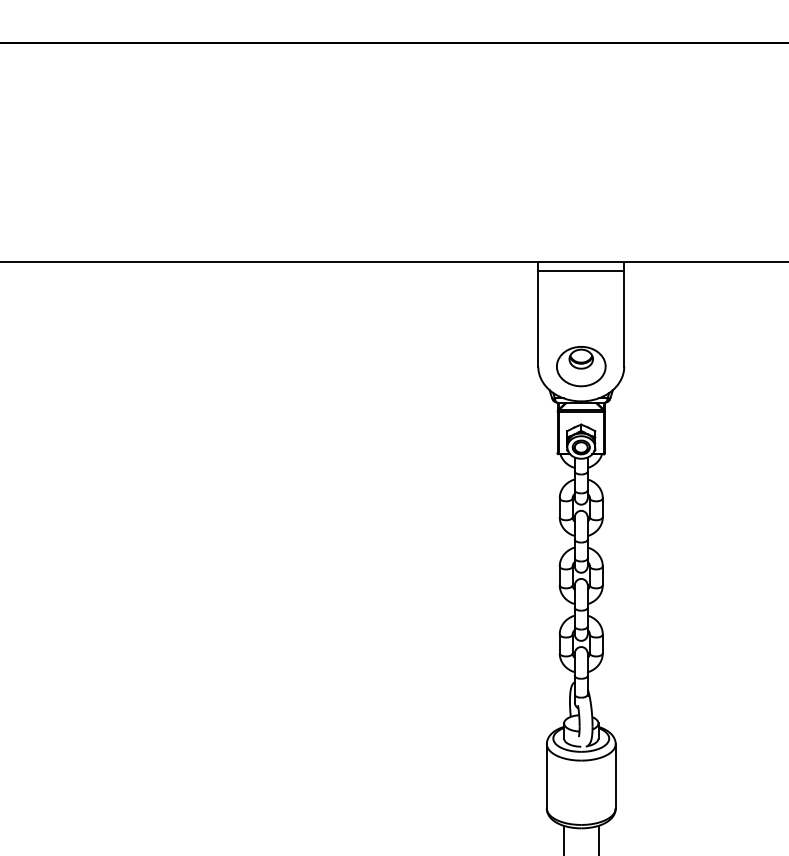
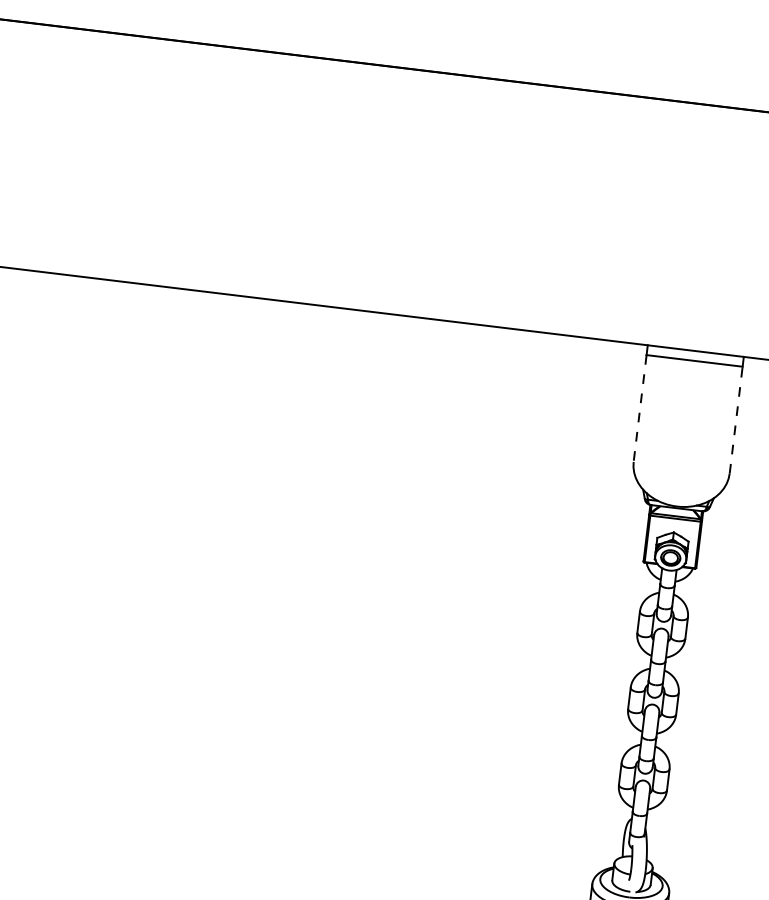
line: (538, 318) -> (640, 408), solid -> dashed
line: (624, 318) -> (736, 419), solid -> dashed
part: (581, 366) -> (681, 467), removed

